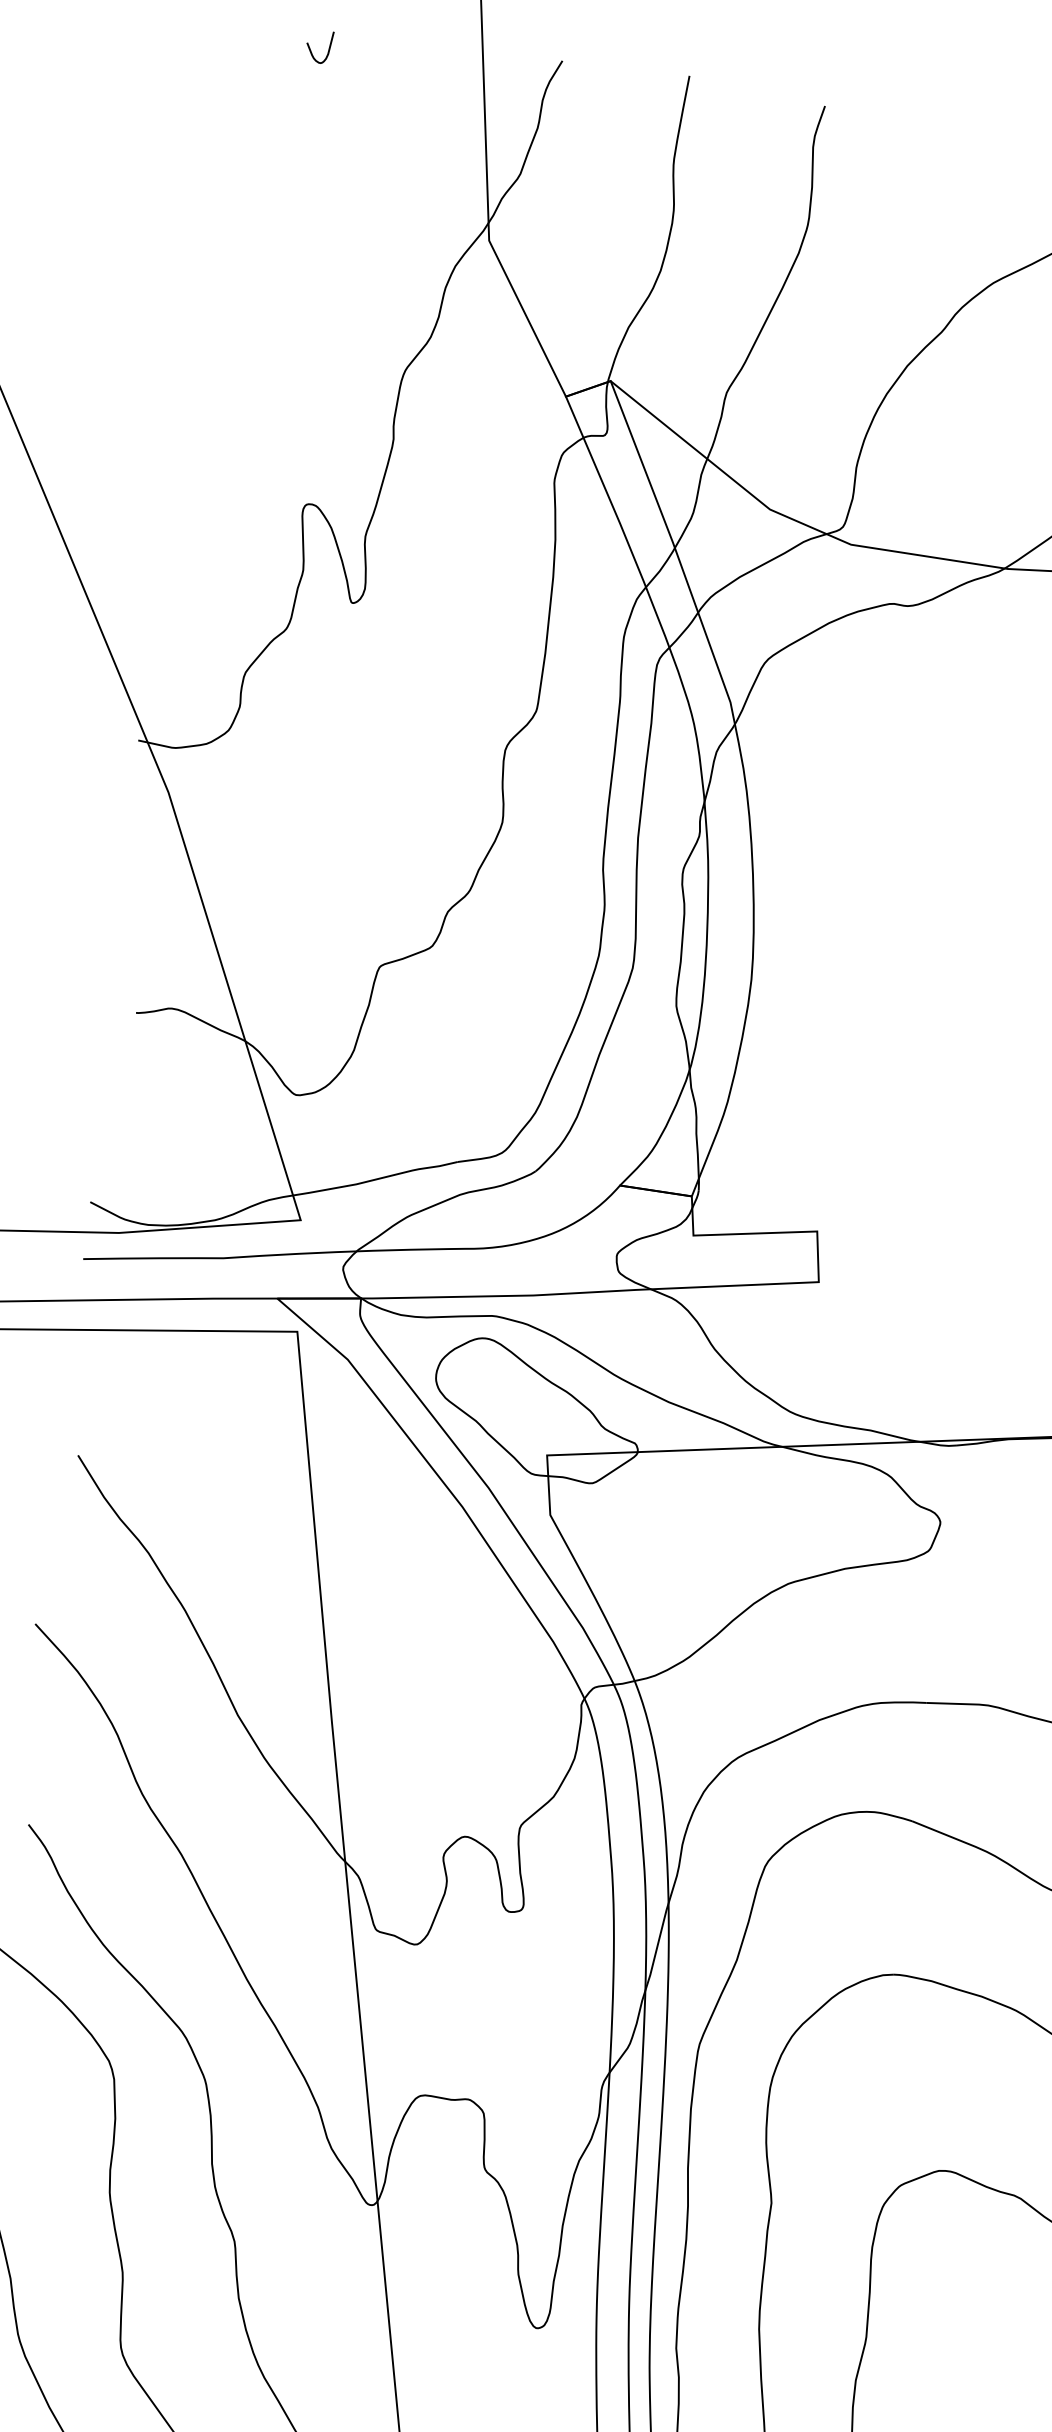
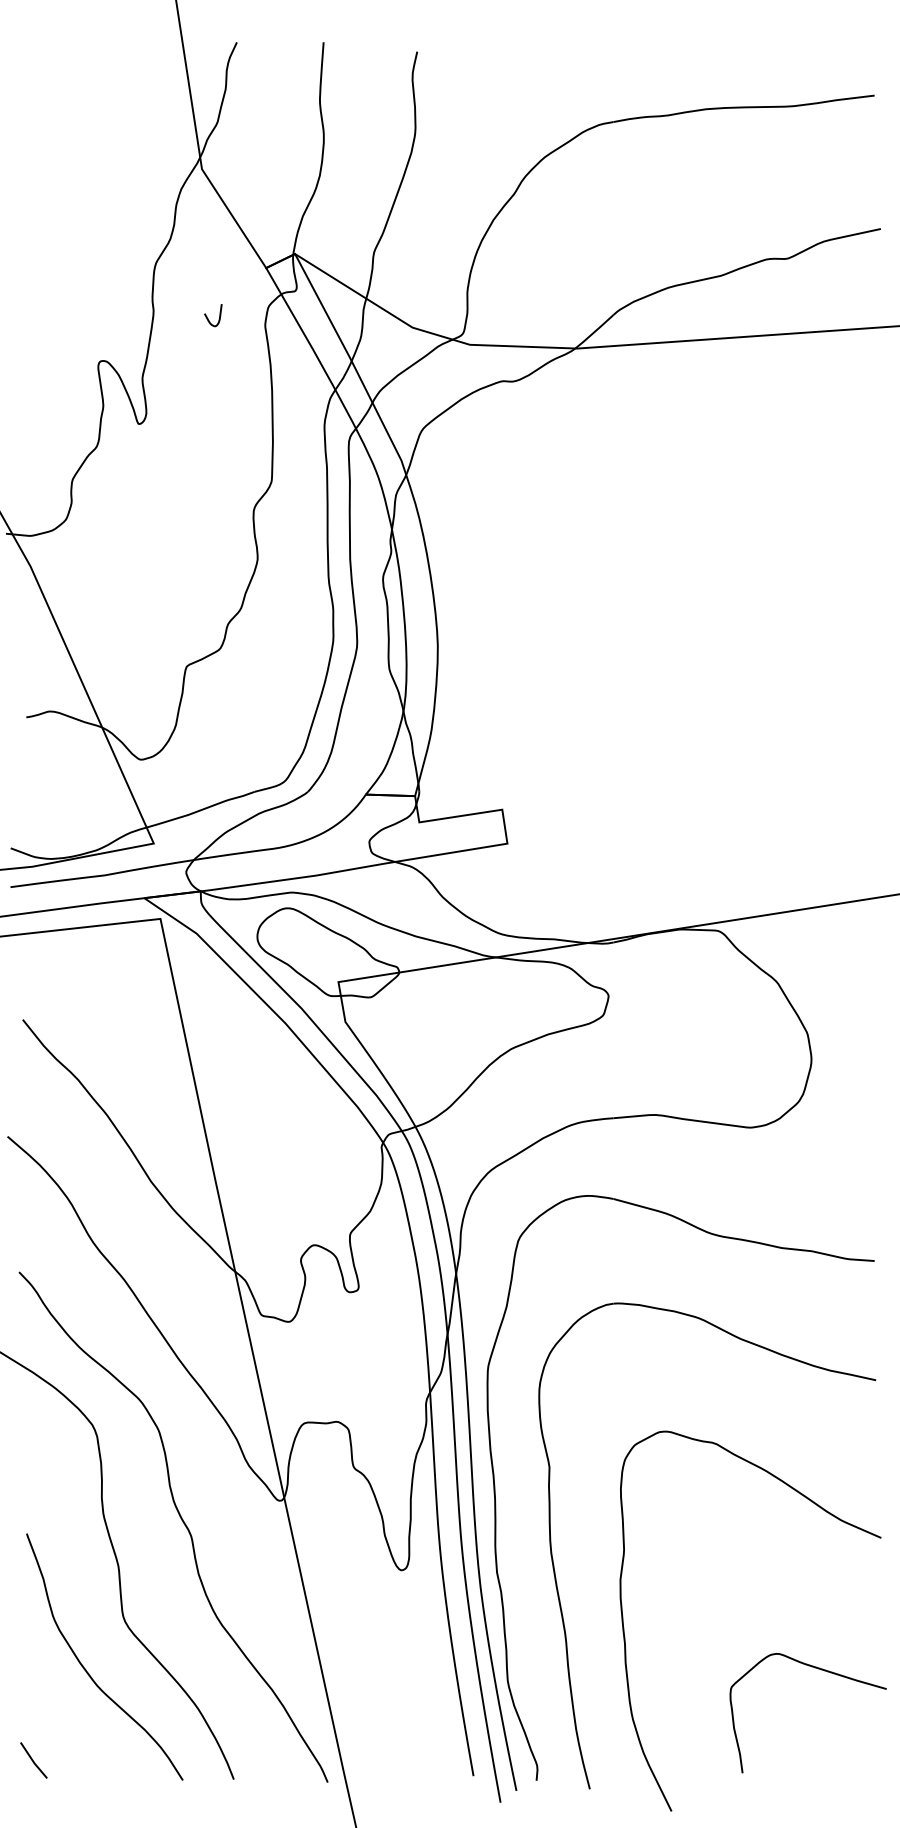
curve: (311, 50) -> (208, 318), moved

